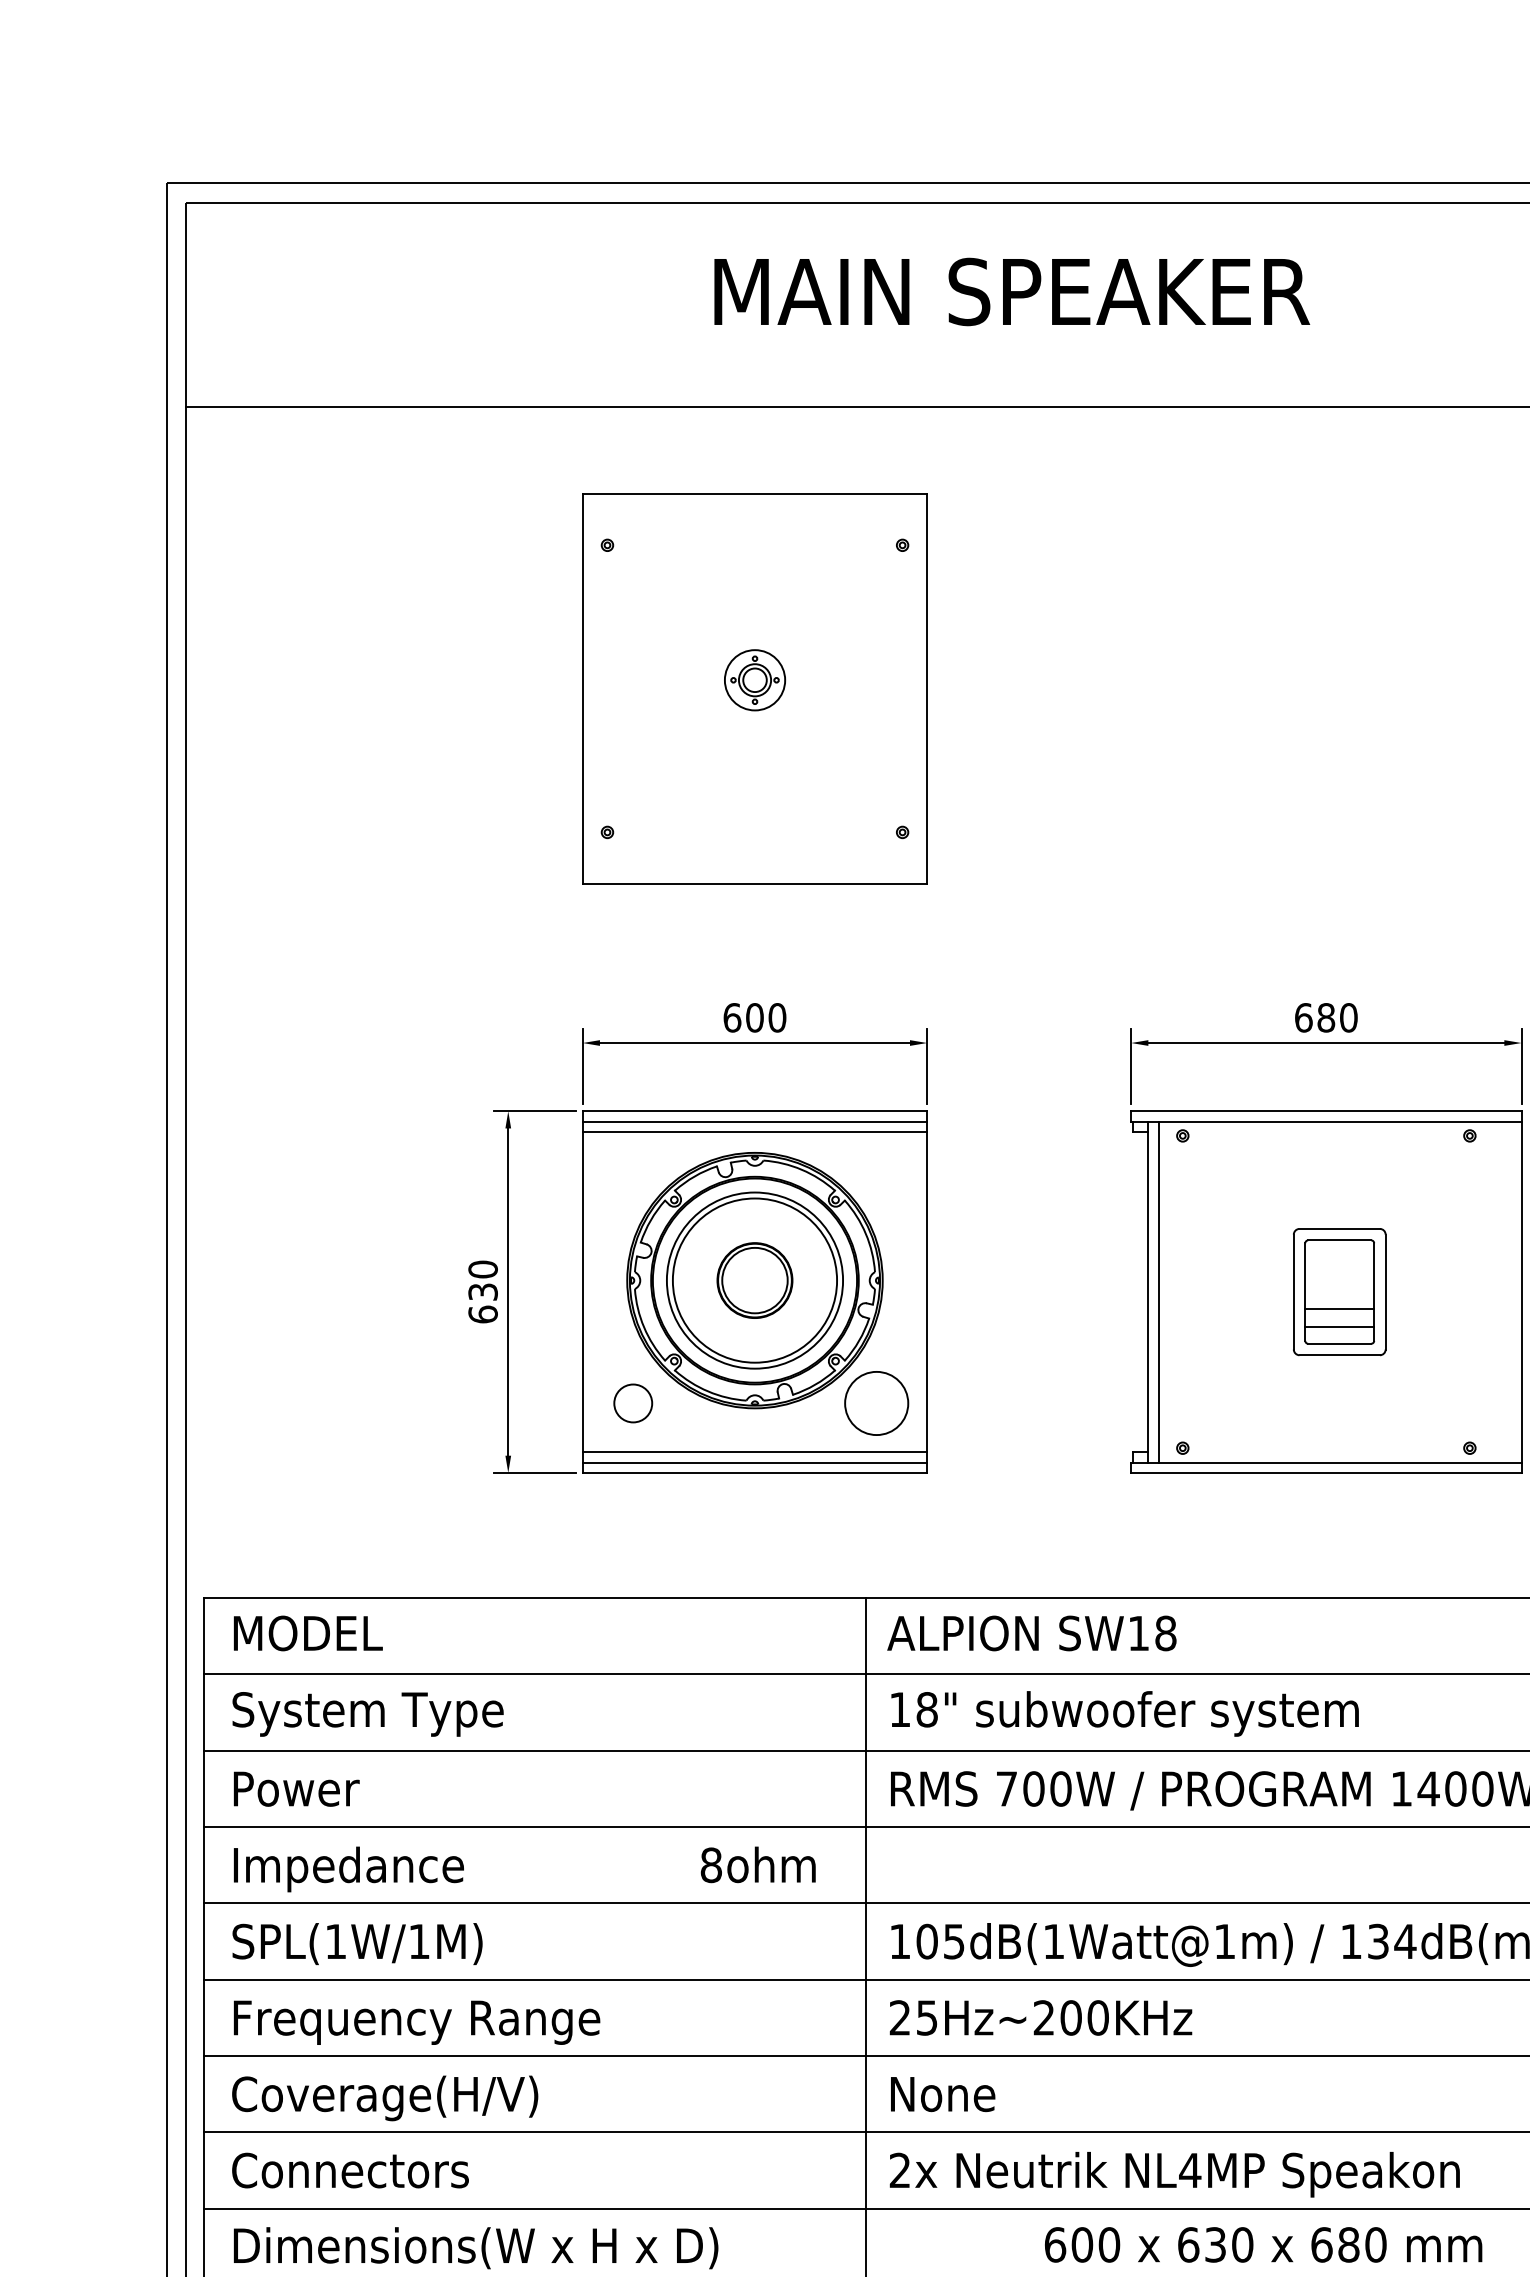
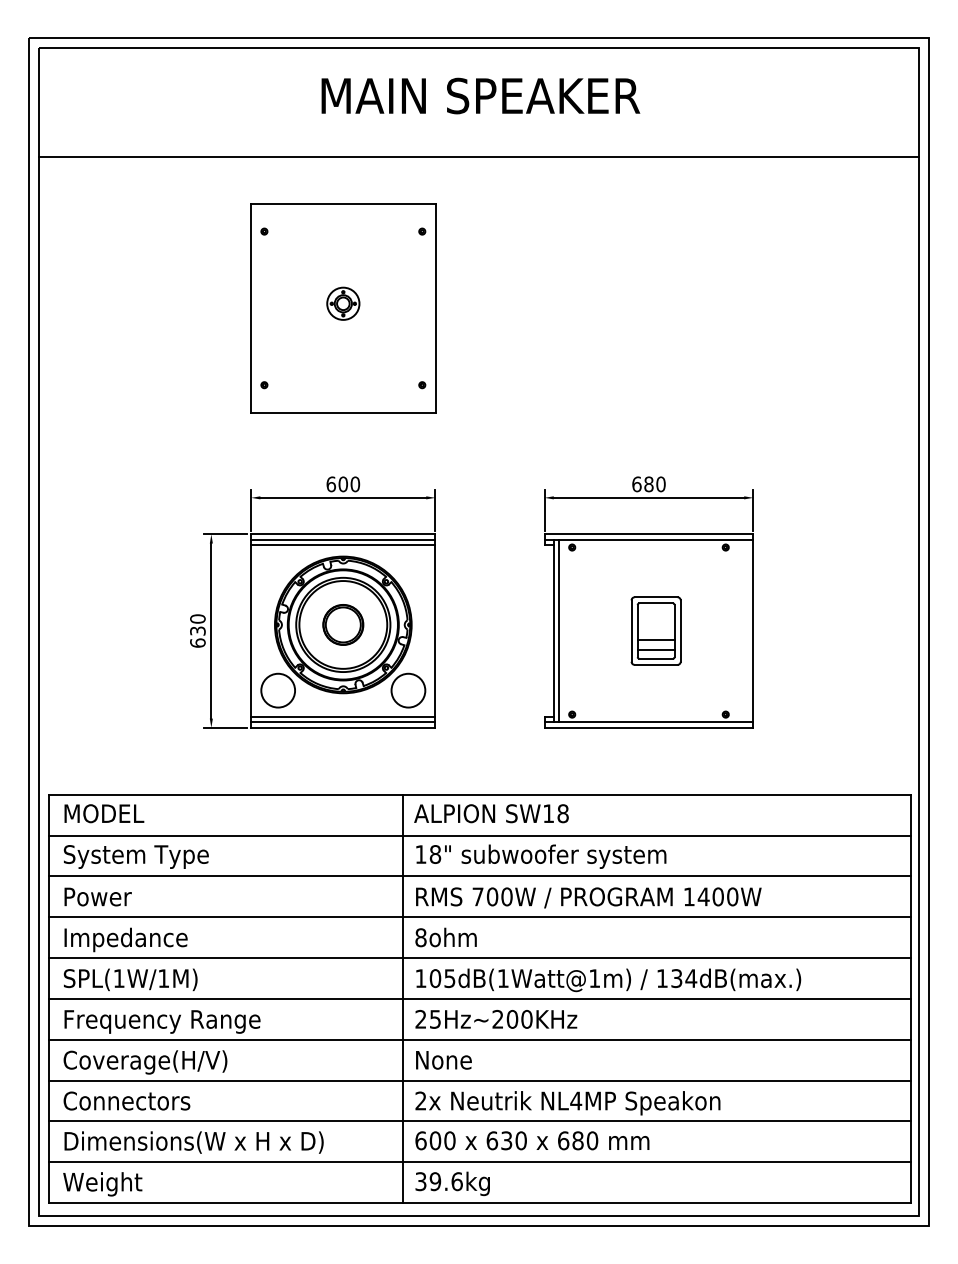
circle: (633, 1403) -> (278, 690), size x1.67
text: (757, 1864) -> (445, 937), moved
text: (1263, 2244) -> (532, 1140), moved

